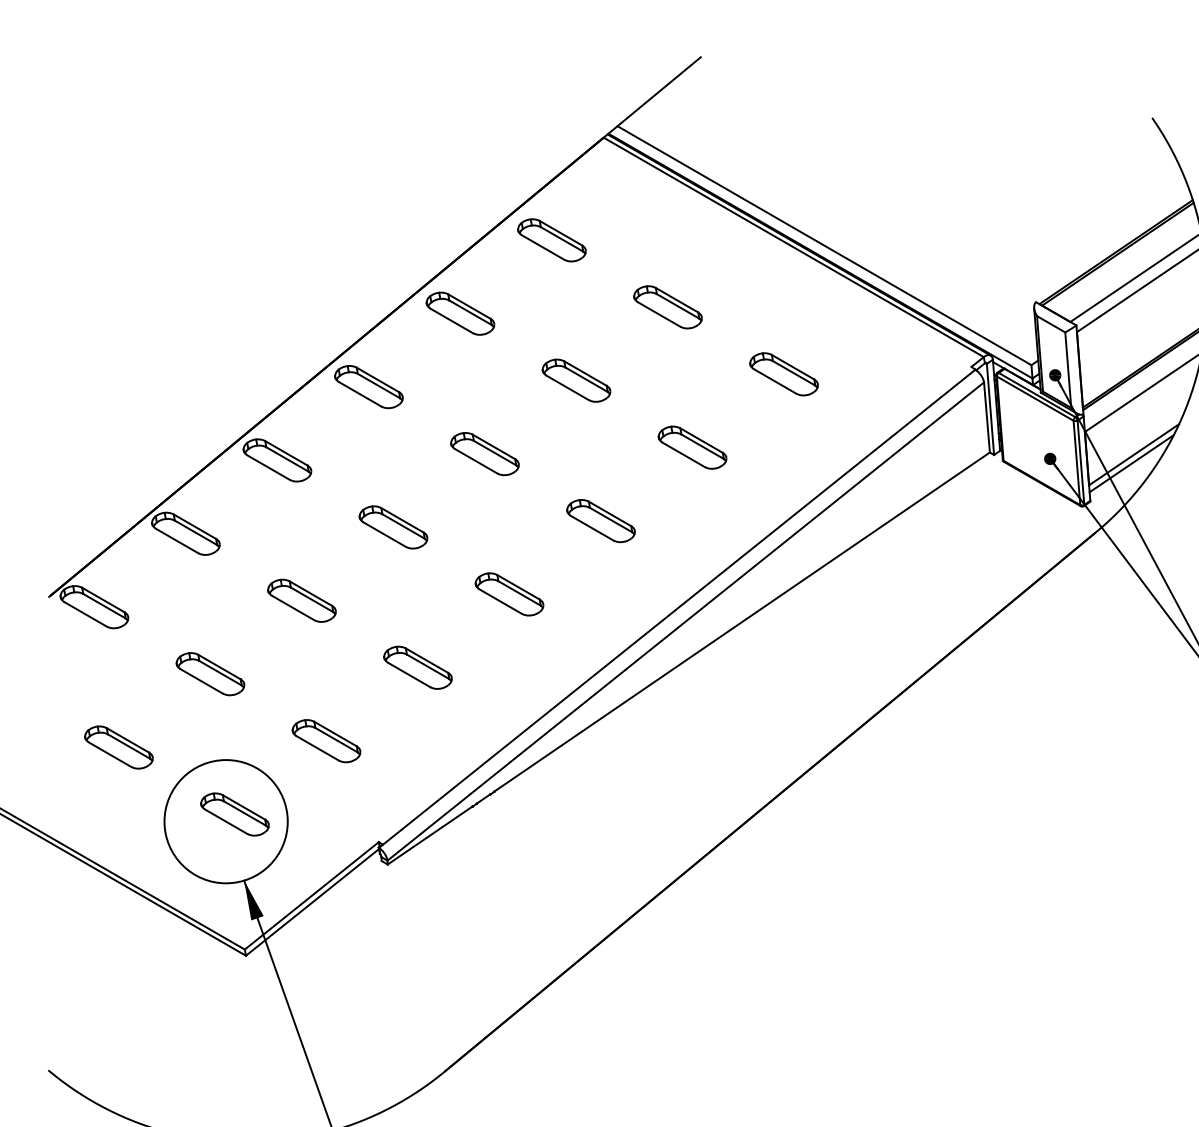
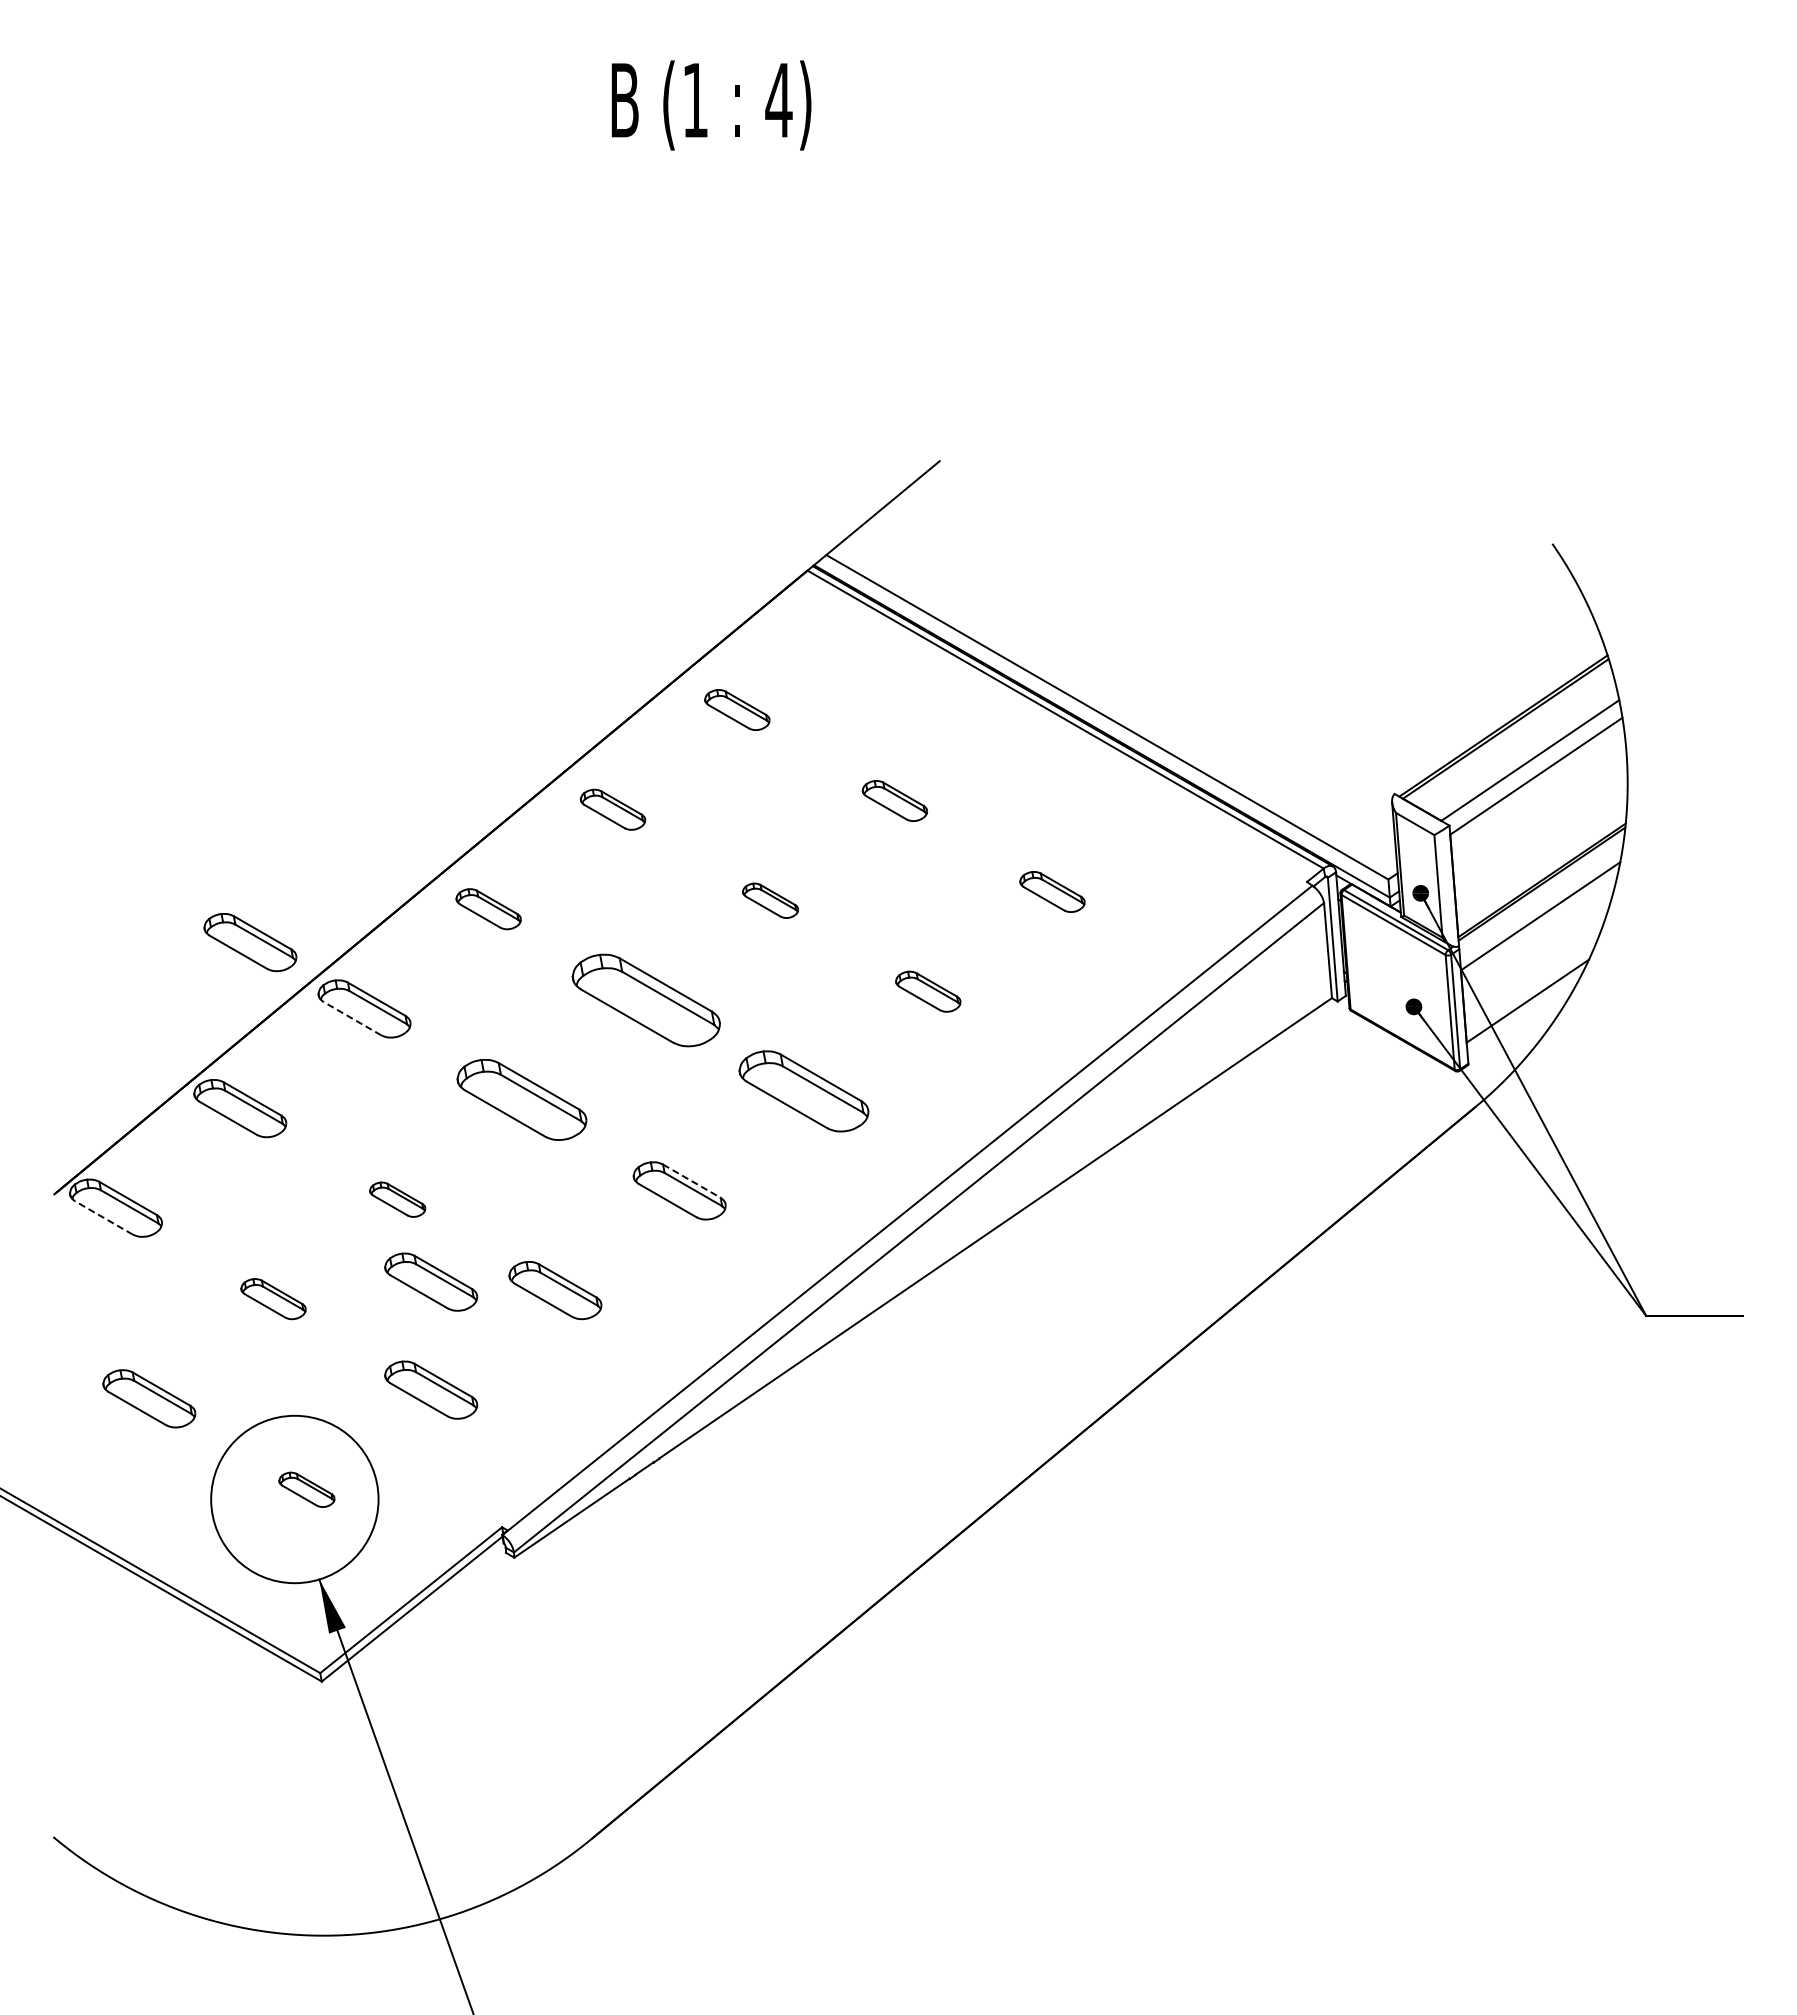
part: (552, 239) -> (737, 709), size x0.7
part: (667, 306) -> (894, 800), size x0.7
part: (460, 313) -> (612, 809), size x0.7
part: (784, 373) -> (1052, 891), size x0.7
part: (576, 380) -> (770, 900), size x0.6
part: (368, 386) -> (488, 908), size x0.7
part: (193, 411) -> (250, 942), added
part: (692, 447) -> (928, 991), size x0.7
part: (485, 453) -> (646, 999), size x1.6
line: (1131, 463) -> (1524, 1013), removed
line: (268, 467) -> (352, 1018), solid -> dashed
part: (600, 520) -> (803, 1090), size x1.4
part: (393, 527) -> (522, 1099), size x1.4
line: (518, 587) -> (692, 1181), solid -> dashed
part: (301, 600) -> (397, 1199), size x0.6
line: (85, 614) -> (103, 1217), solid -> dashed
part: (326, 661) -> (431, 1281), added
part: (210, 673) -> (273, 1298), size x0.7
part: (234, 814) -> (306, 1489), size x0.6

